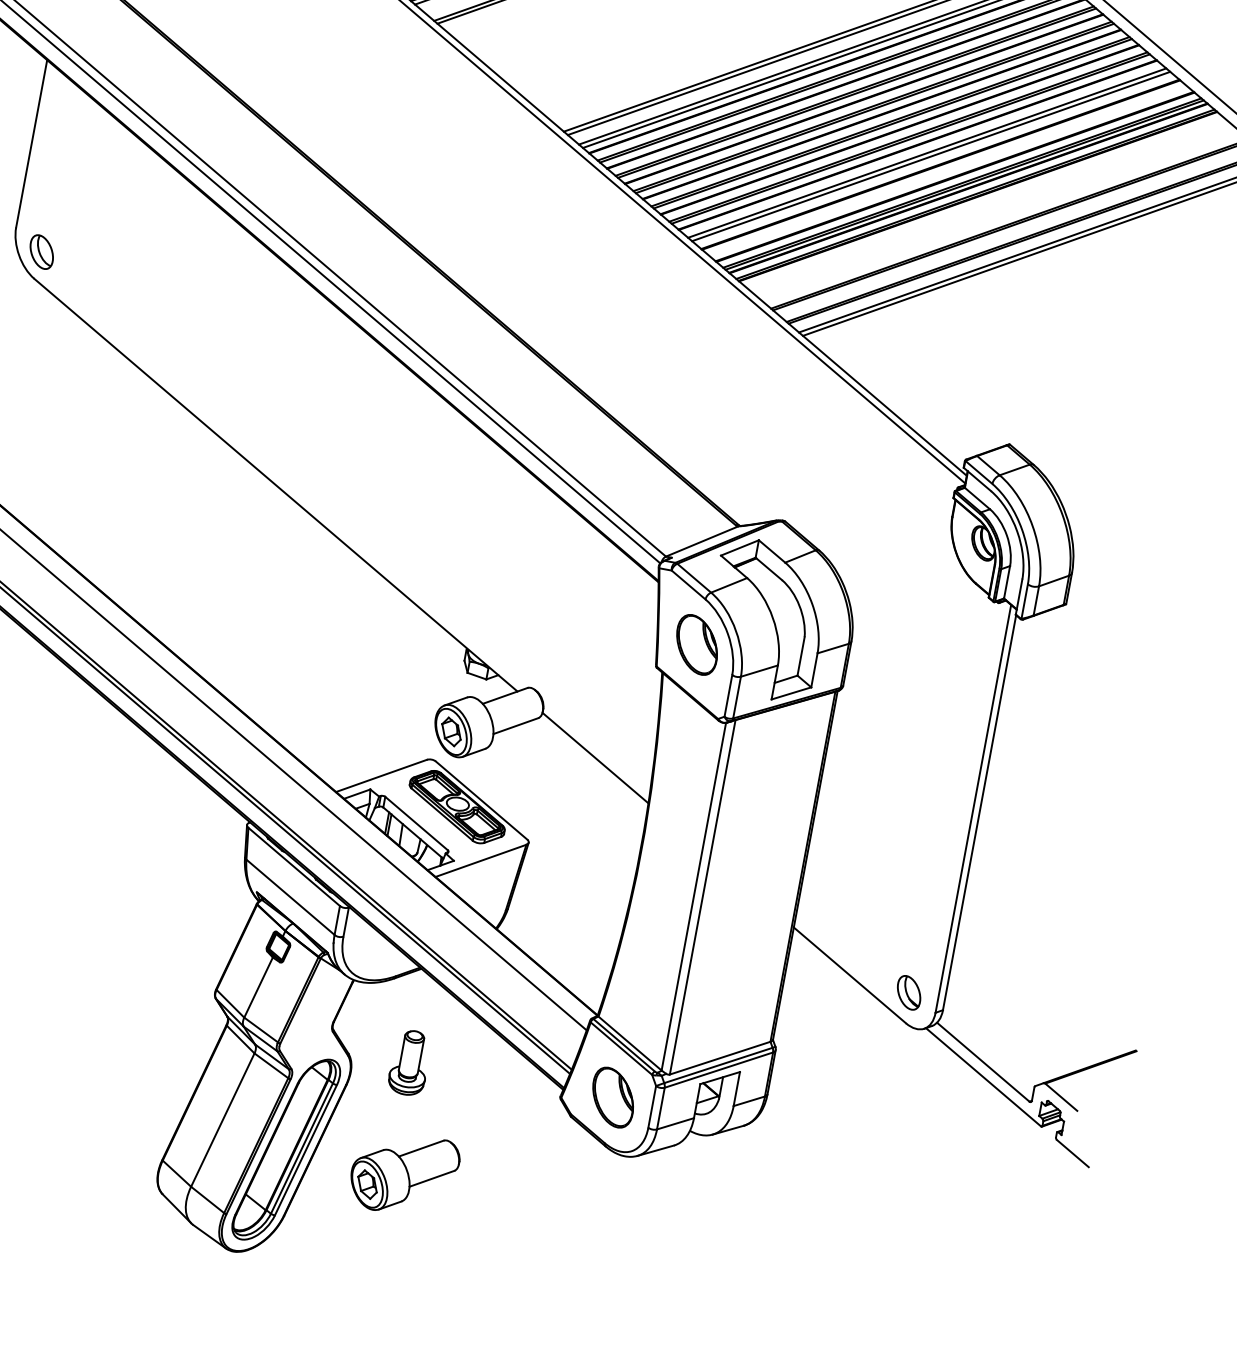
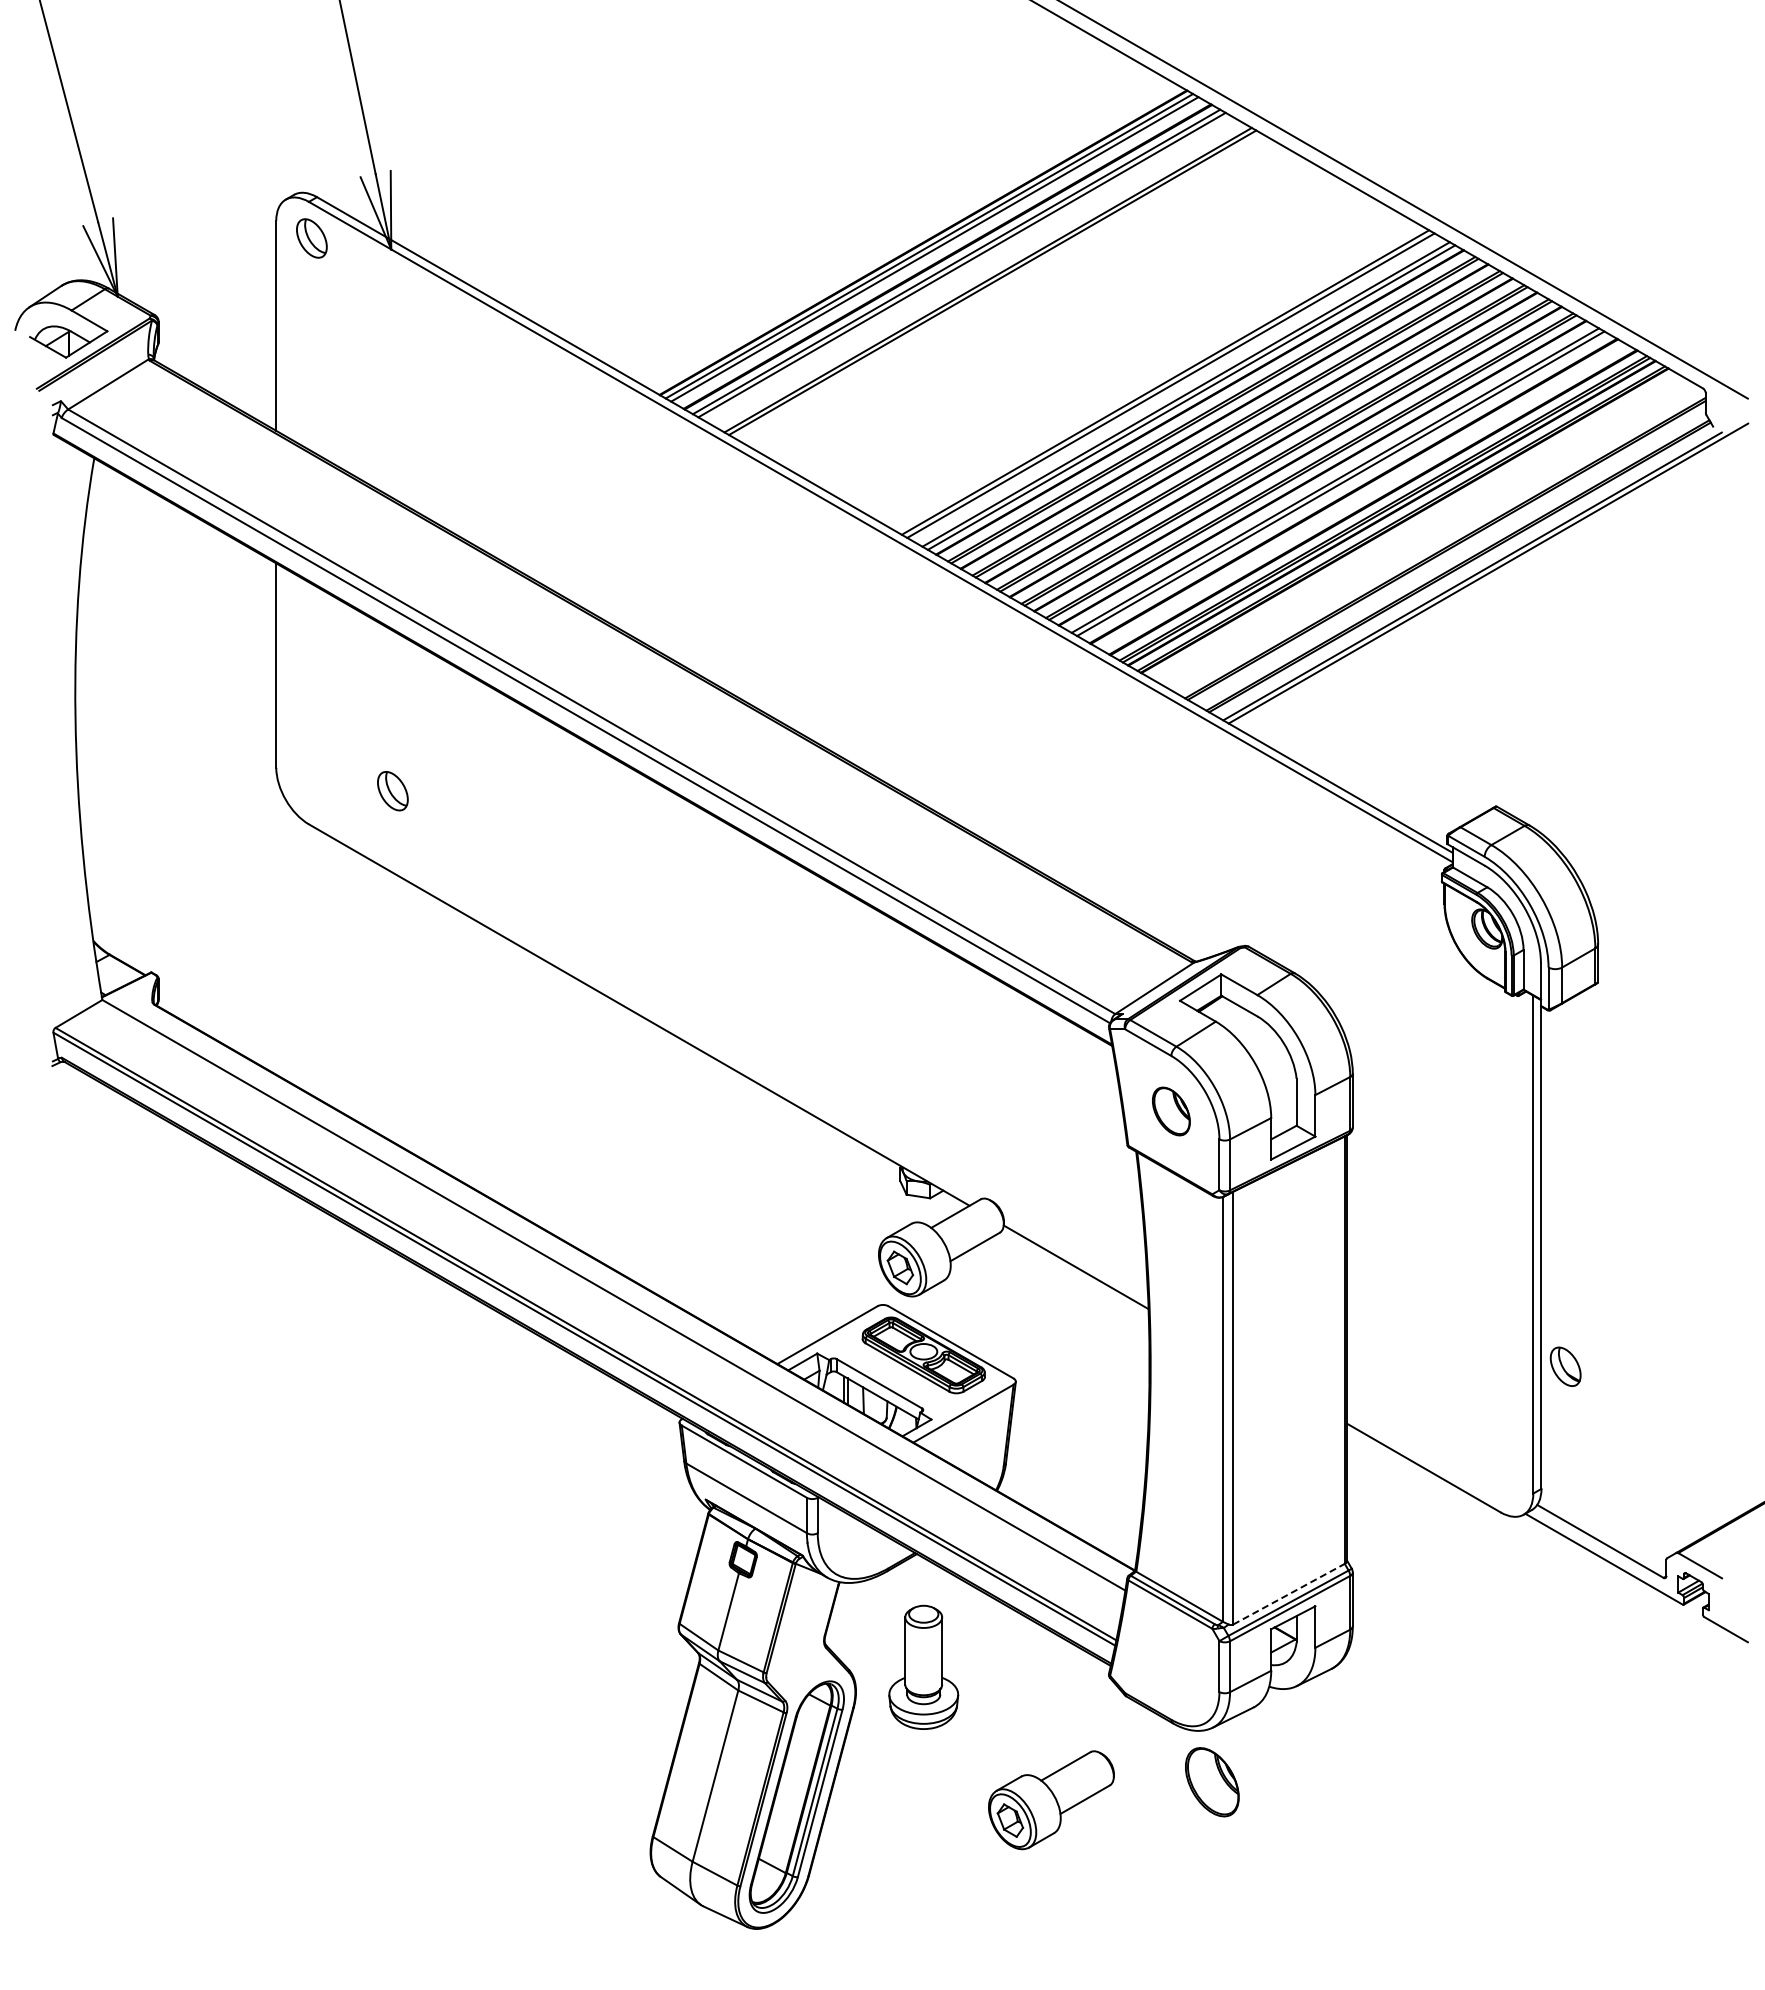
part: (41, 252) -> (392, 791), moved
part: (697, 644) -> (1171, 1111), size x0.7
part: (908, 992) -> (1565, 1366), moved
line: (720, 1058) -> (1289, 1594), solid -> dashed
part: (409, 1062) -> (923, 1667), size x1.6
part: (613, 1097) -> (1212, 1782), moved
part: (404, 1174) -> (1051, 1800), moved

